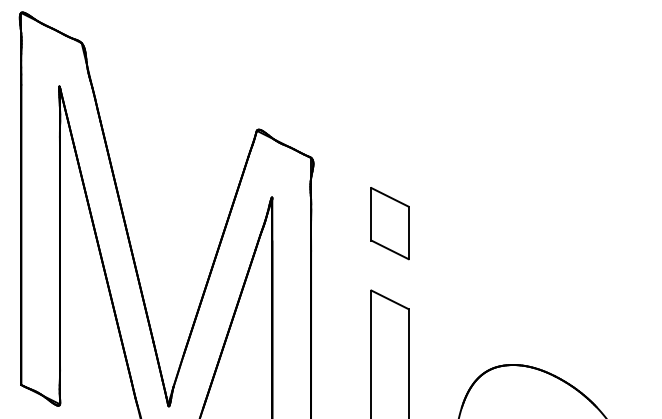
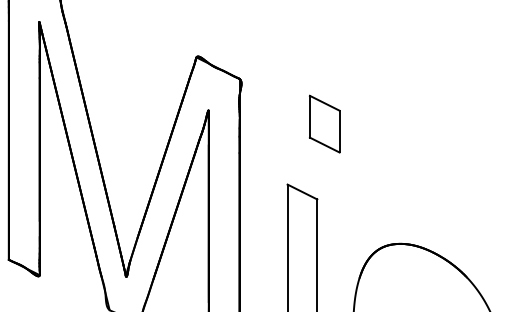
part: (389, 223) -> (324, 124), moved

